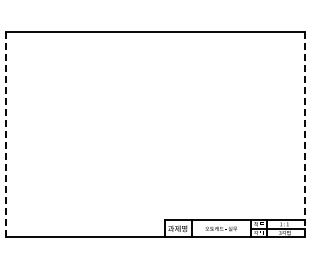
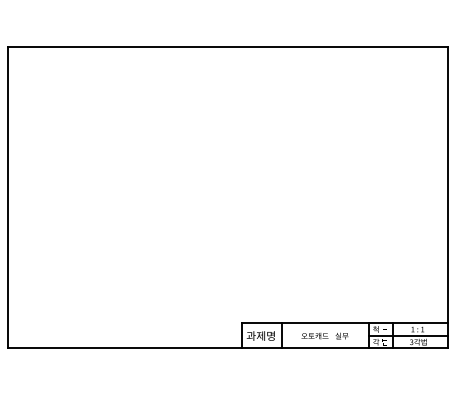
line: (5, 134) -> (7, 197), dashed -> solid
line: (305, 134) -> (448, 197), dashed -> solid

